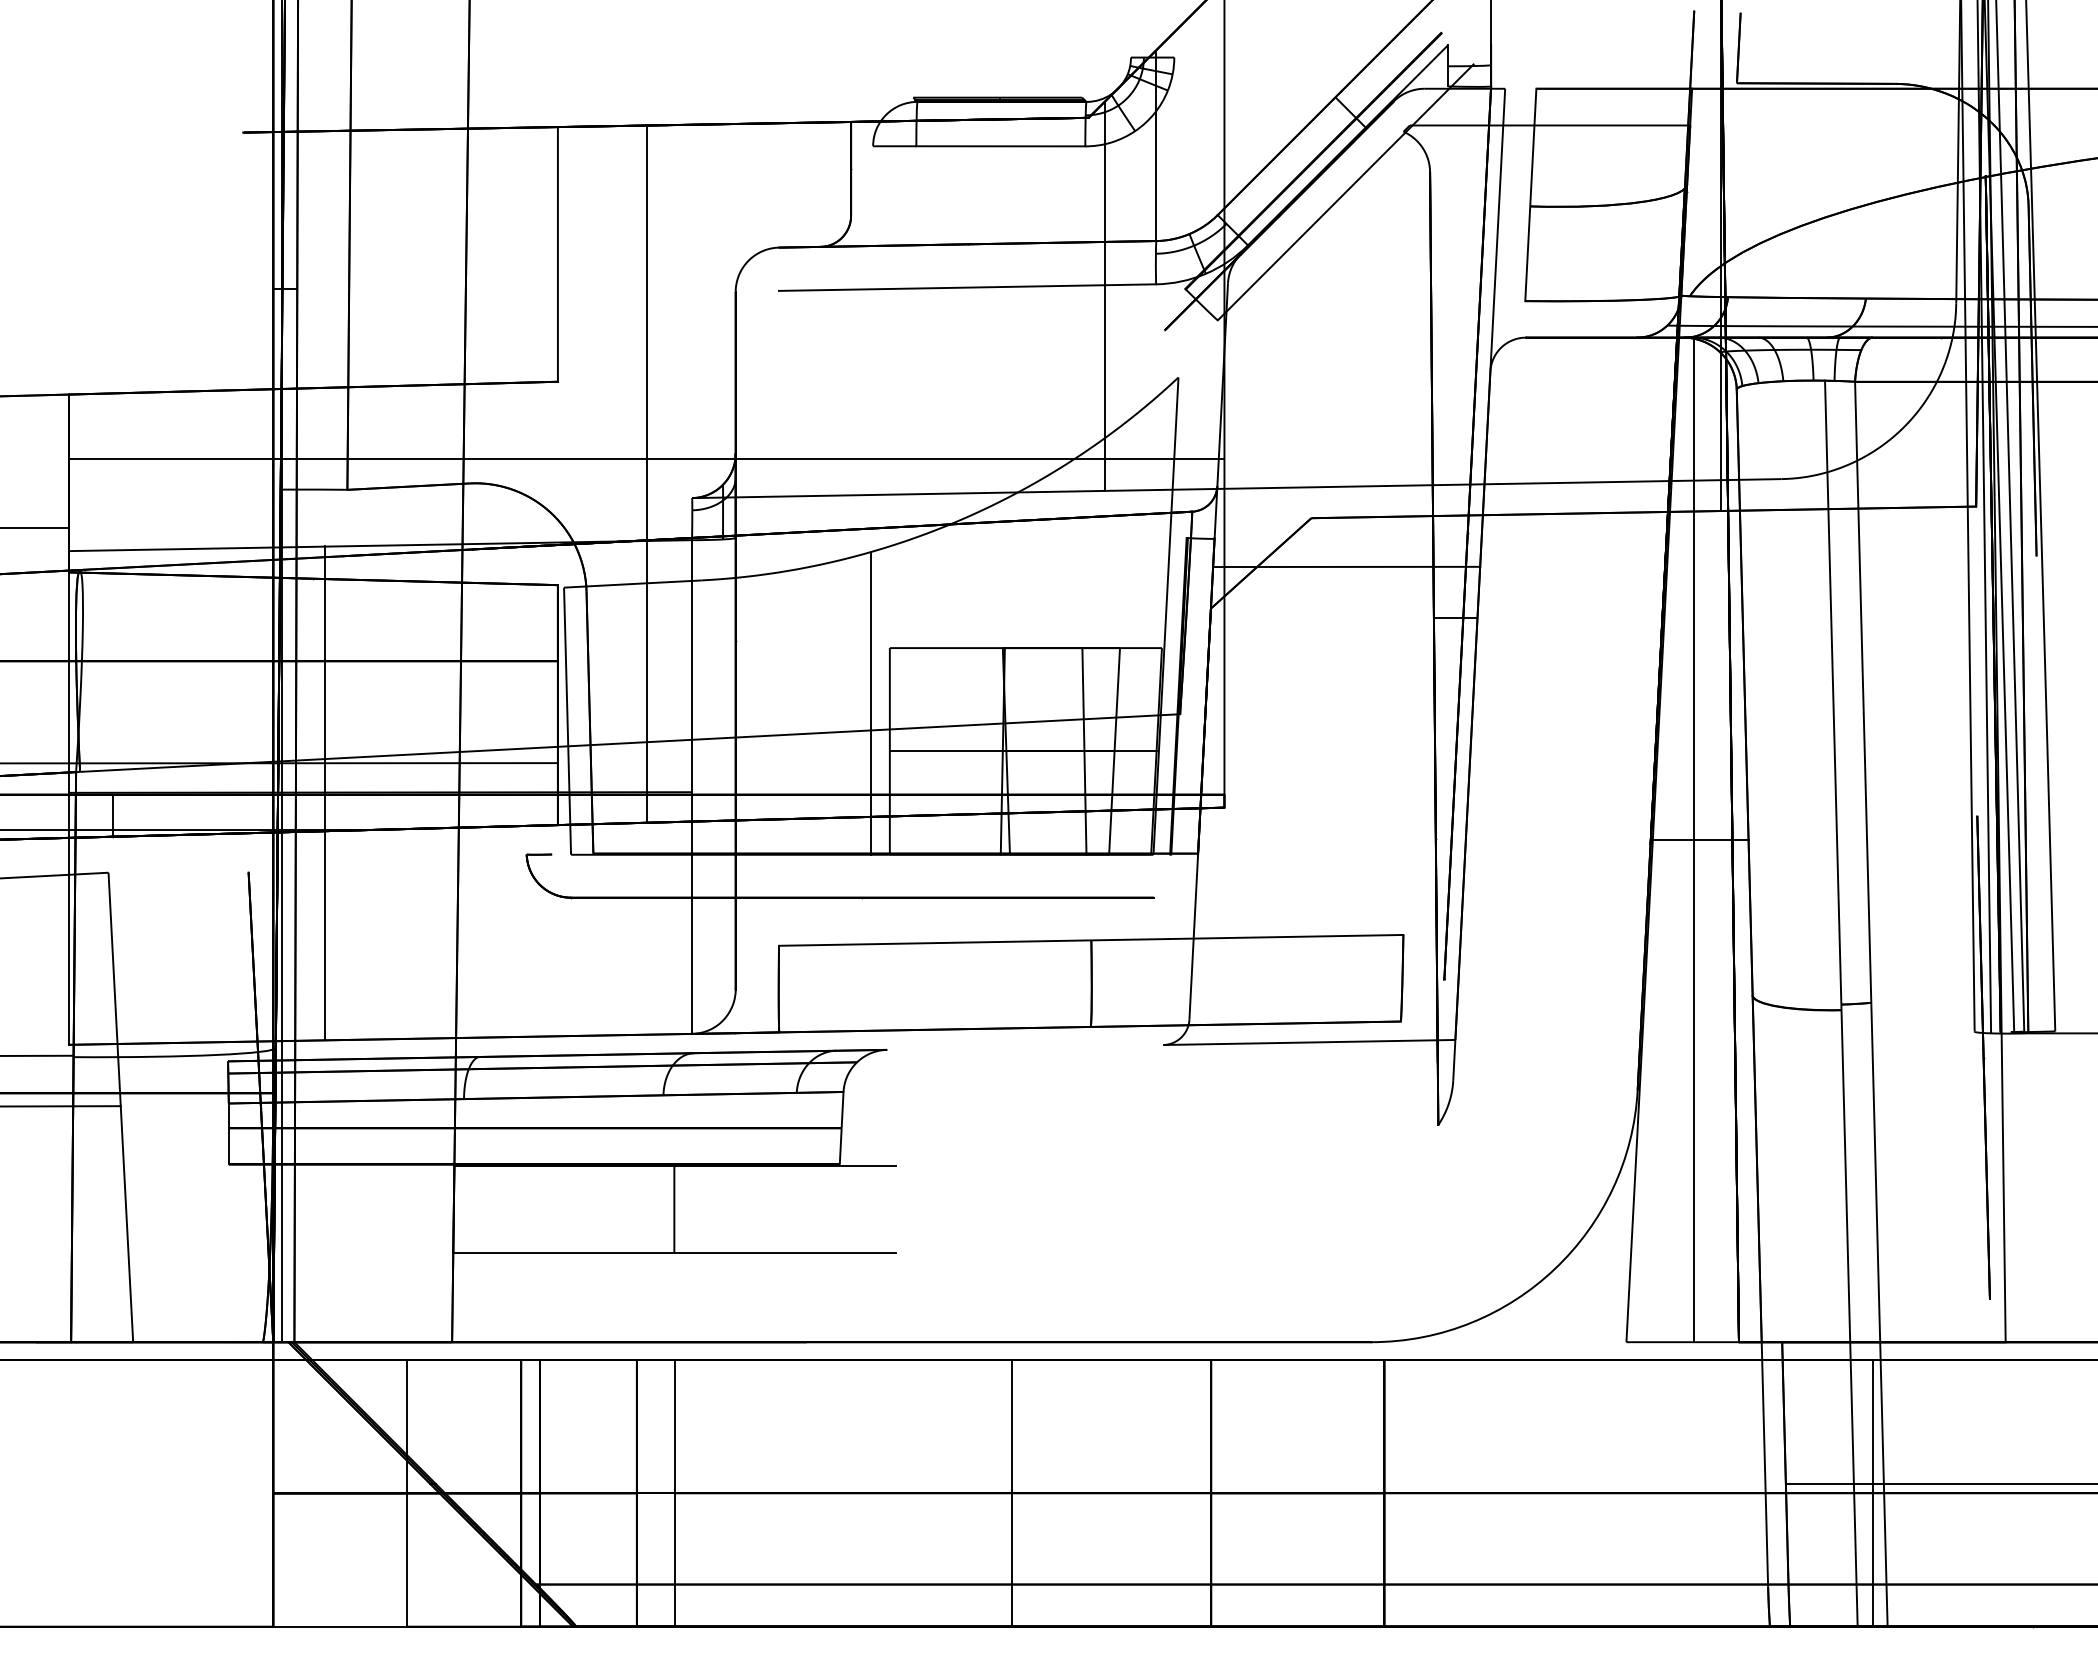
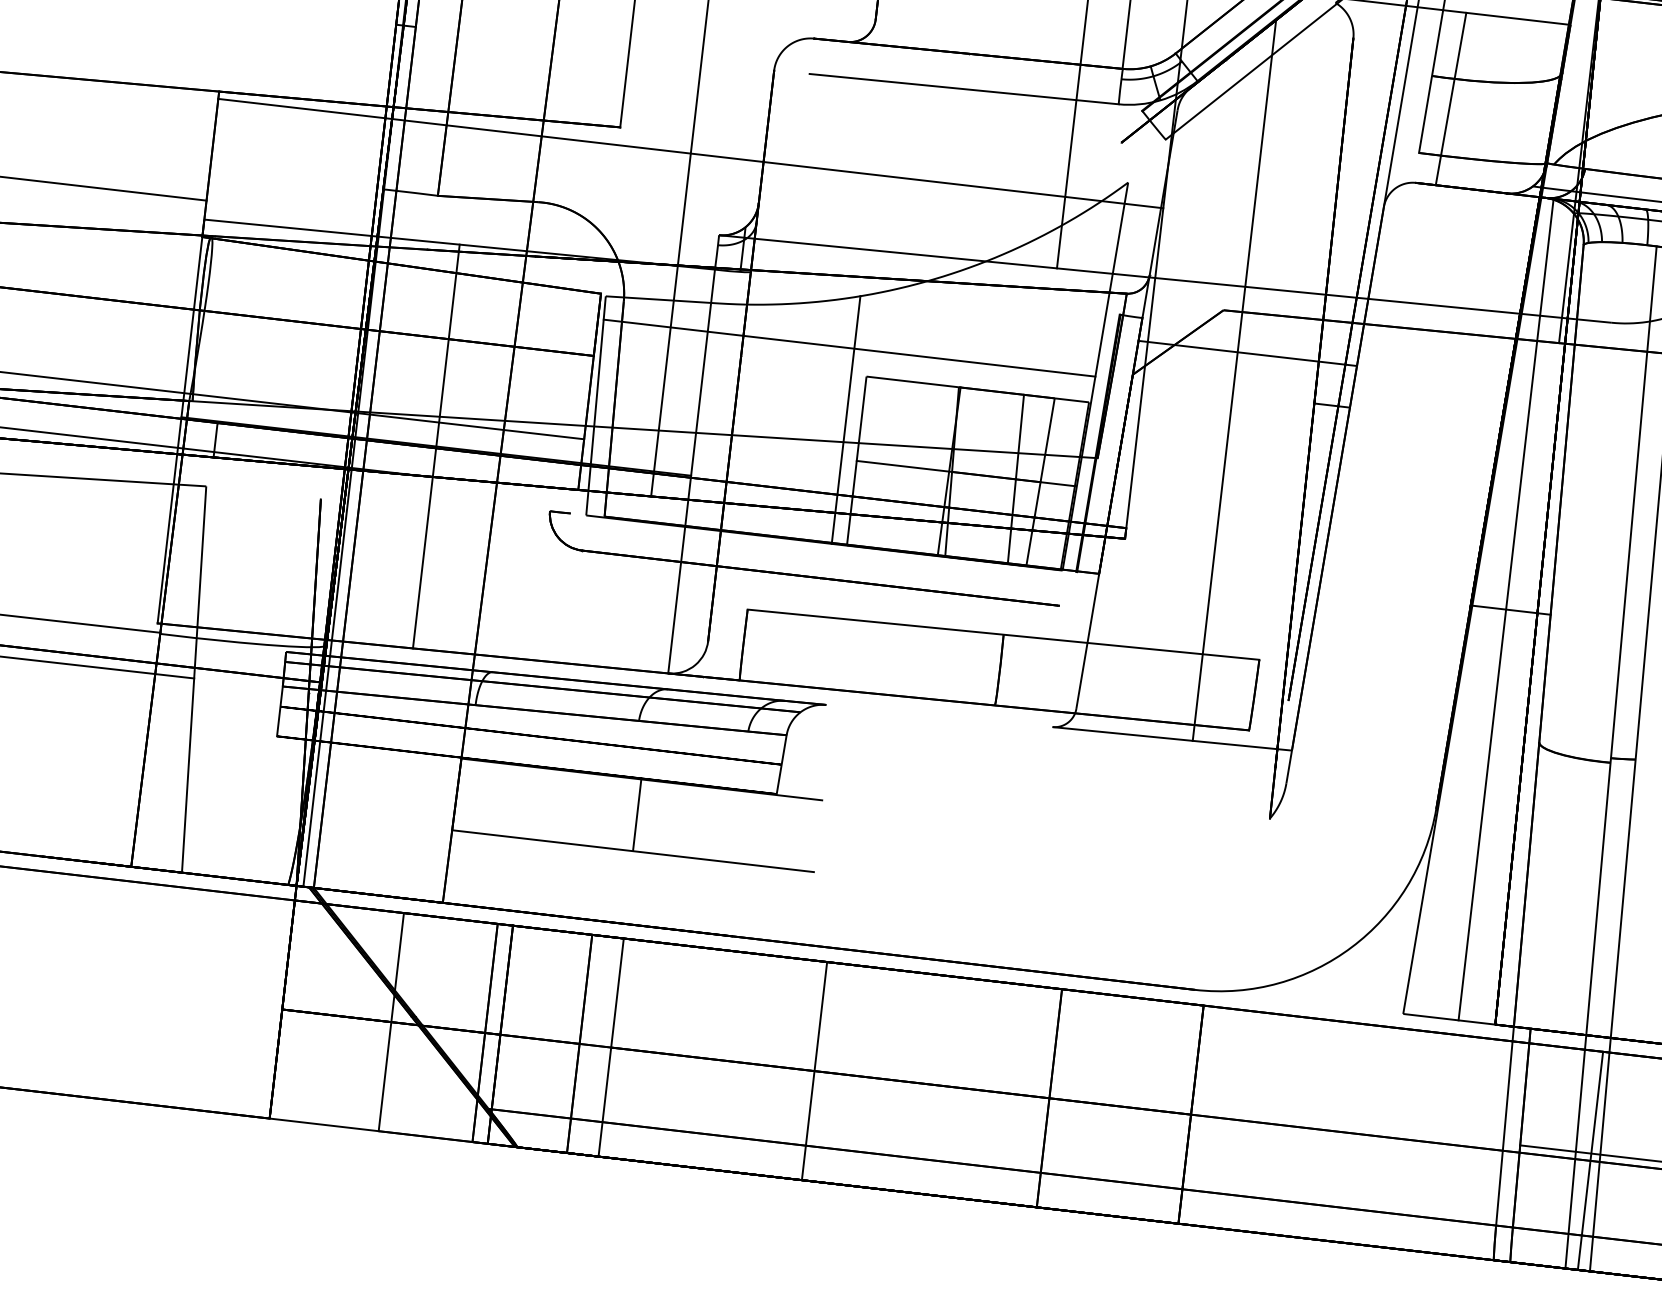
line: (1555, 231) -> (1450, 98), added
line: (646, 458) -> (690, 153), moved
line: (1334, 601) -> (1234, 380), added
line: (865, 616) -> (849, 348), added
line: (324, 792) -> (436, 446), moved
line: (1012, 1492) -> (814, 1070), moved

